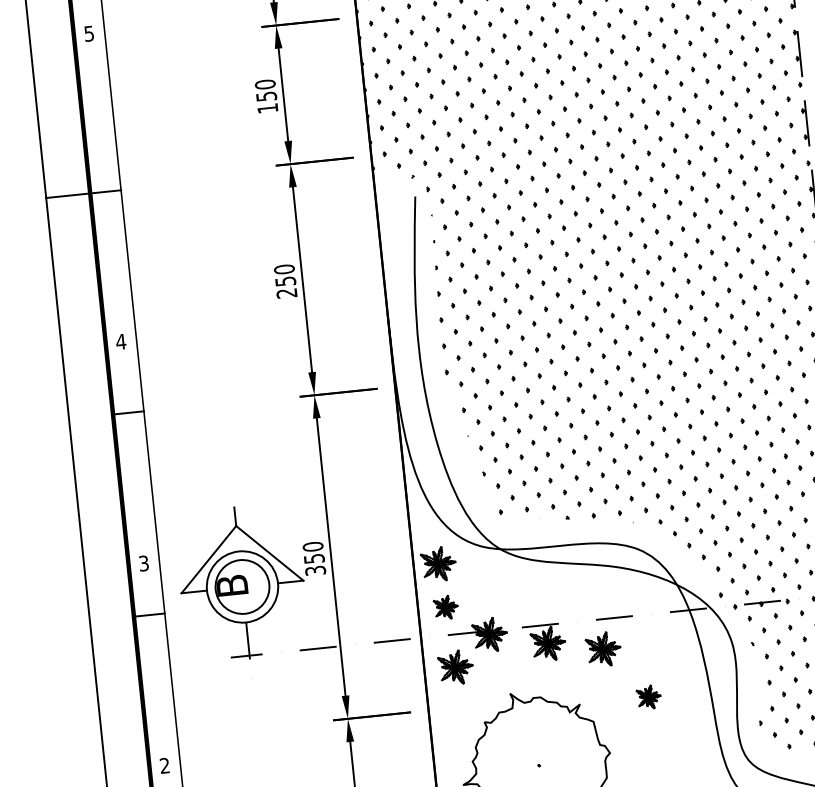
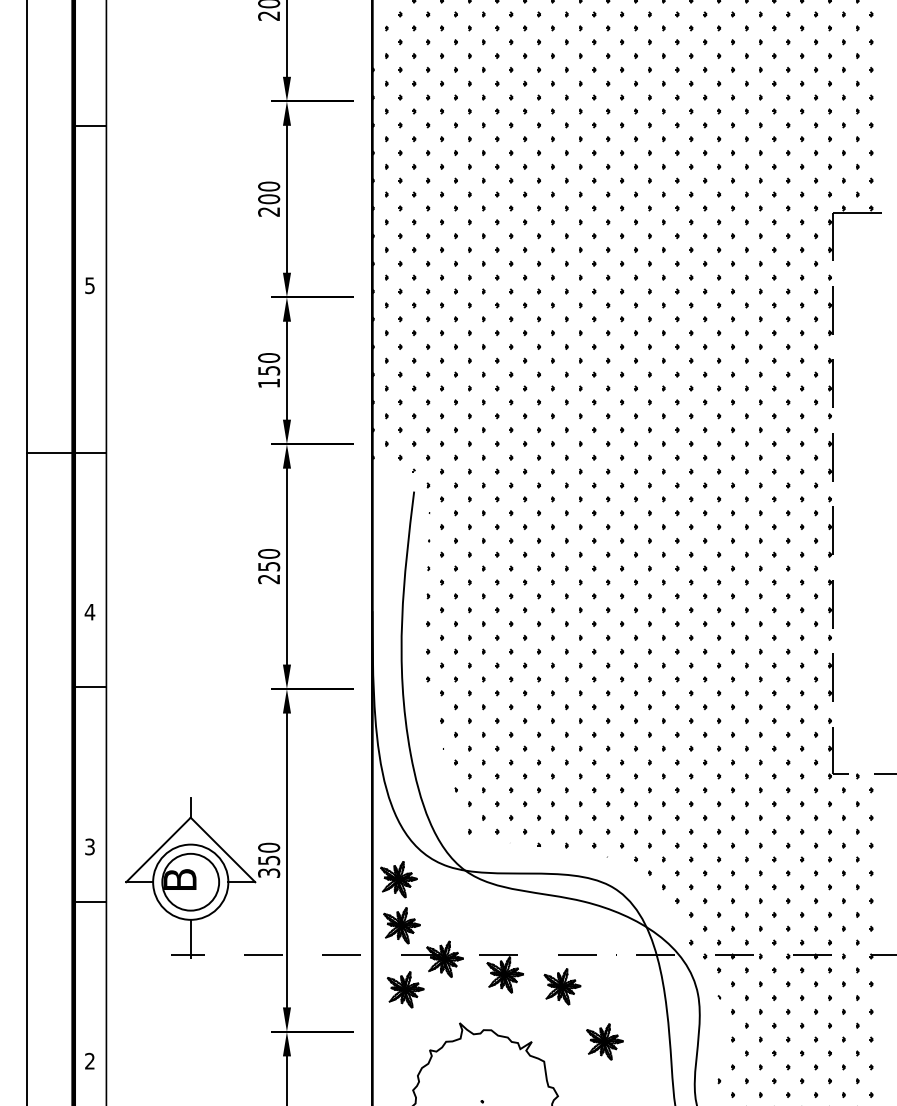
part: (445, 607) -> (401, 925), size x1.43
part: (648, 696) -> (604, 1041), size x1.43

